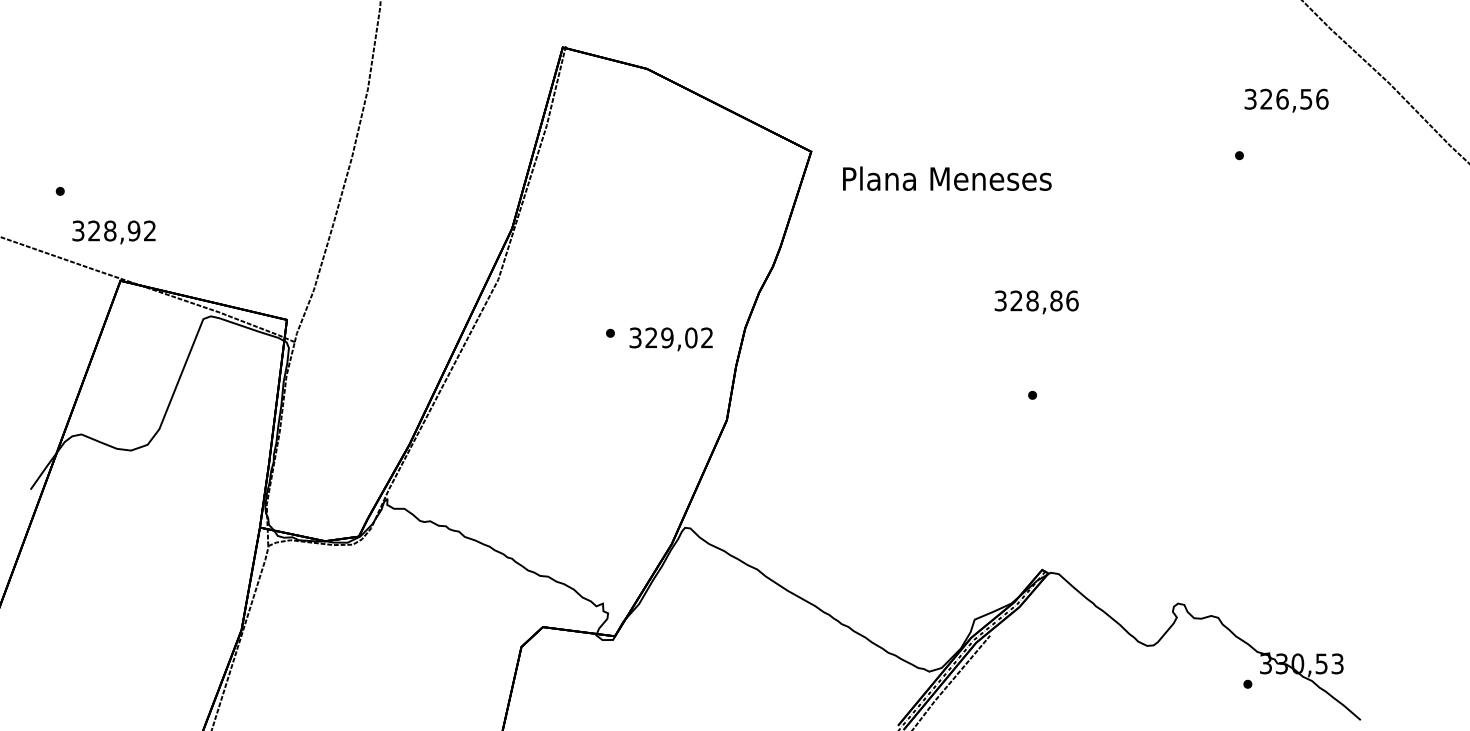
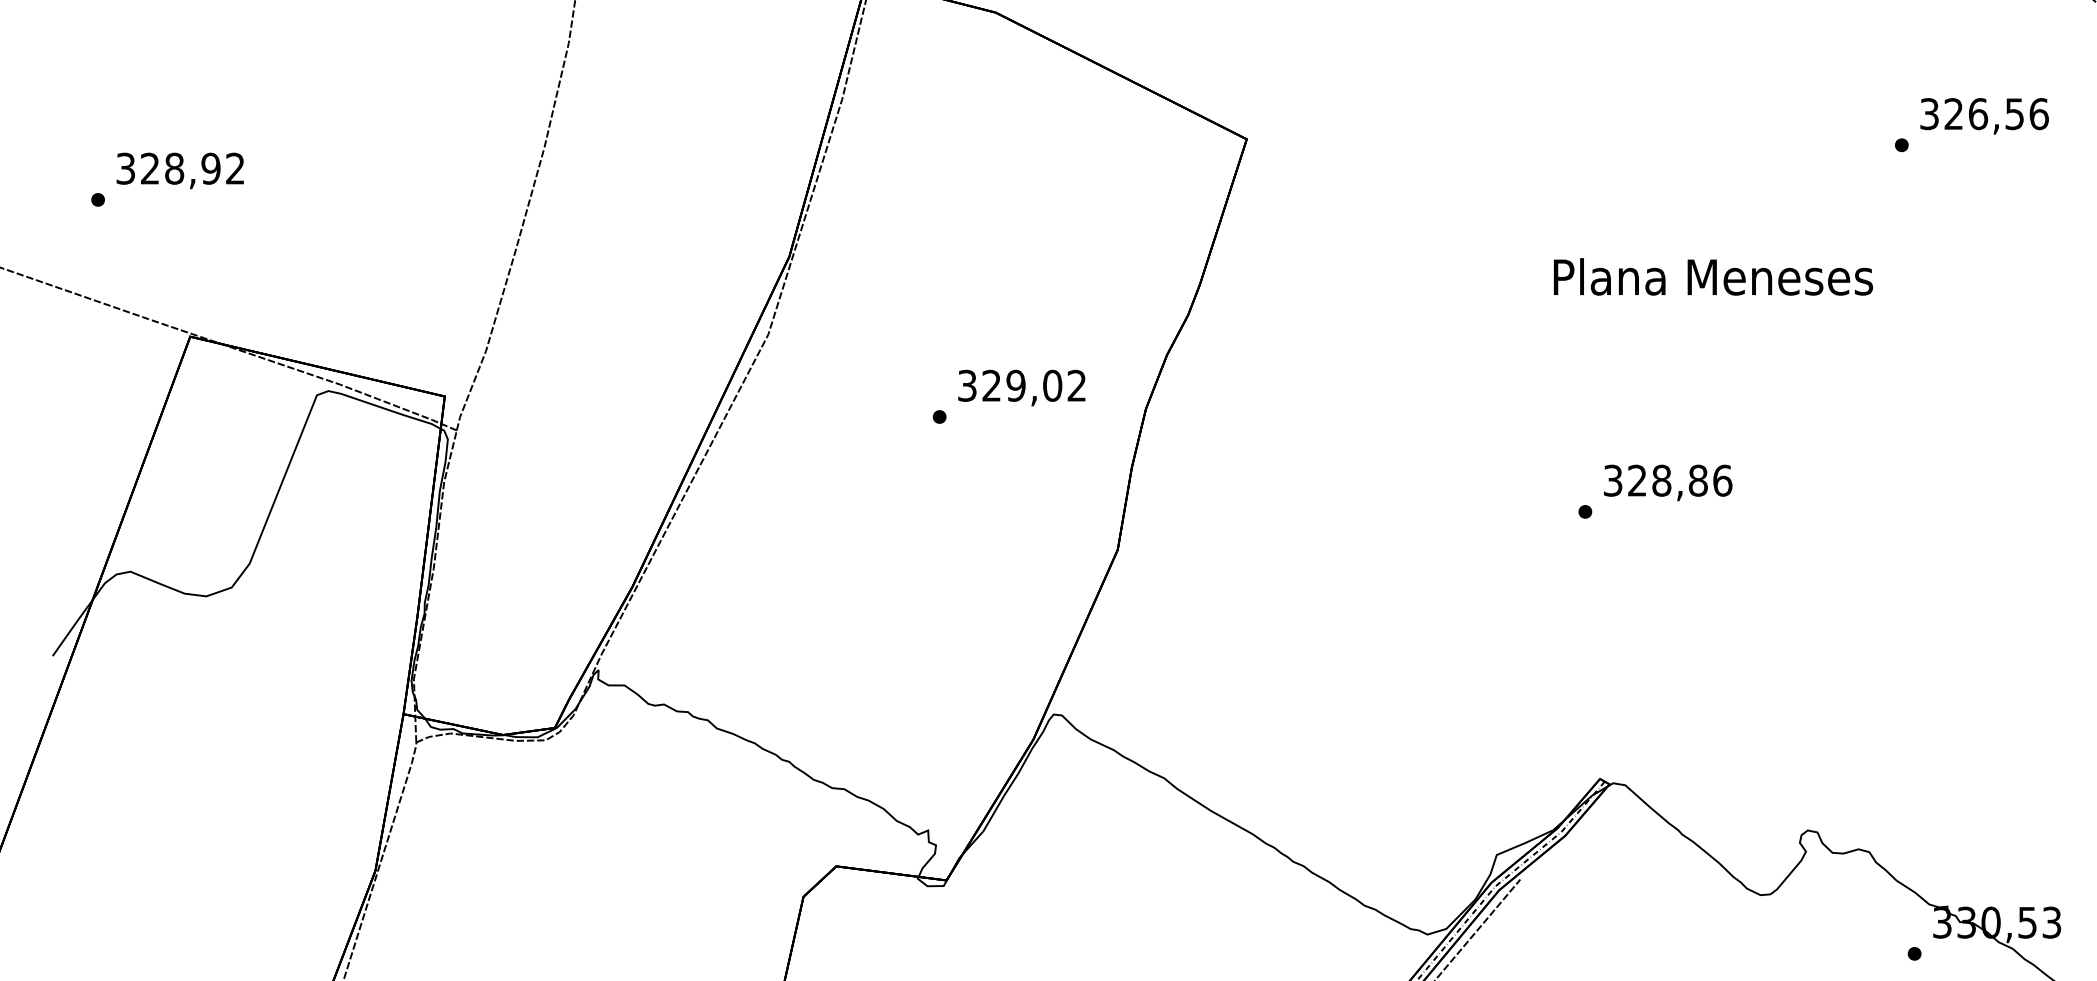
text: (1286, 100) -> (1984, 115), moved
text: (947, 178) -> (1713, 276), moved
text: (113, 232) -> (179, 171), moved
text: (1036, 302) -> (1667, 483), moved
text: (670, 339) -> (1020, 388), moved

